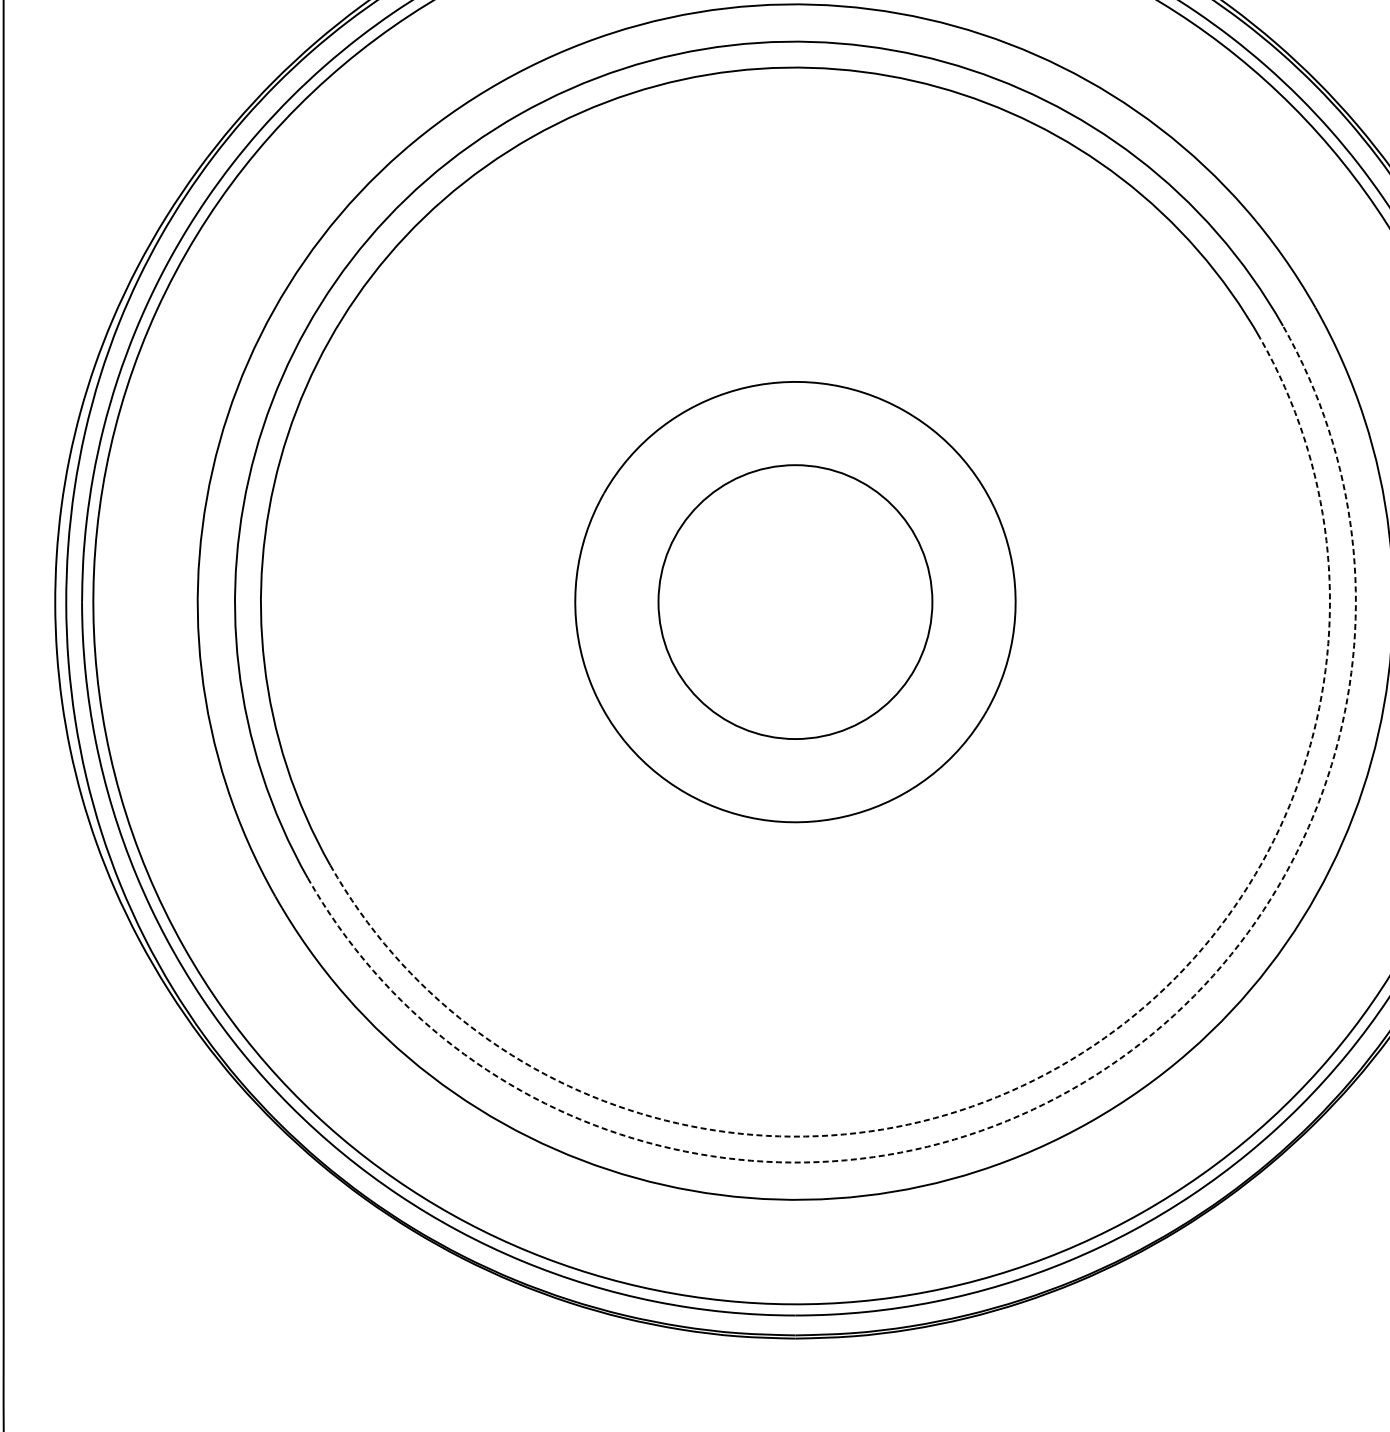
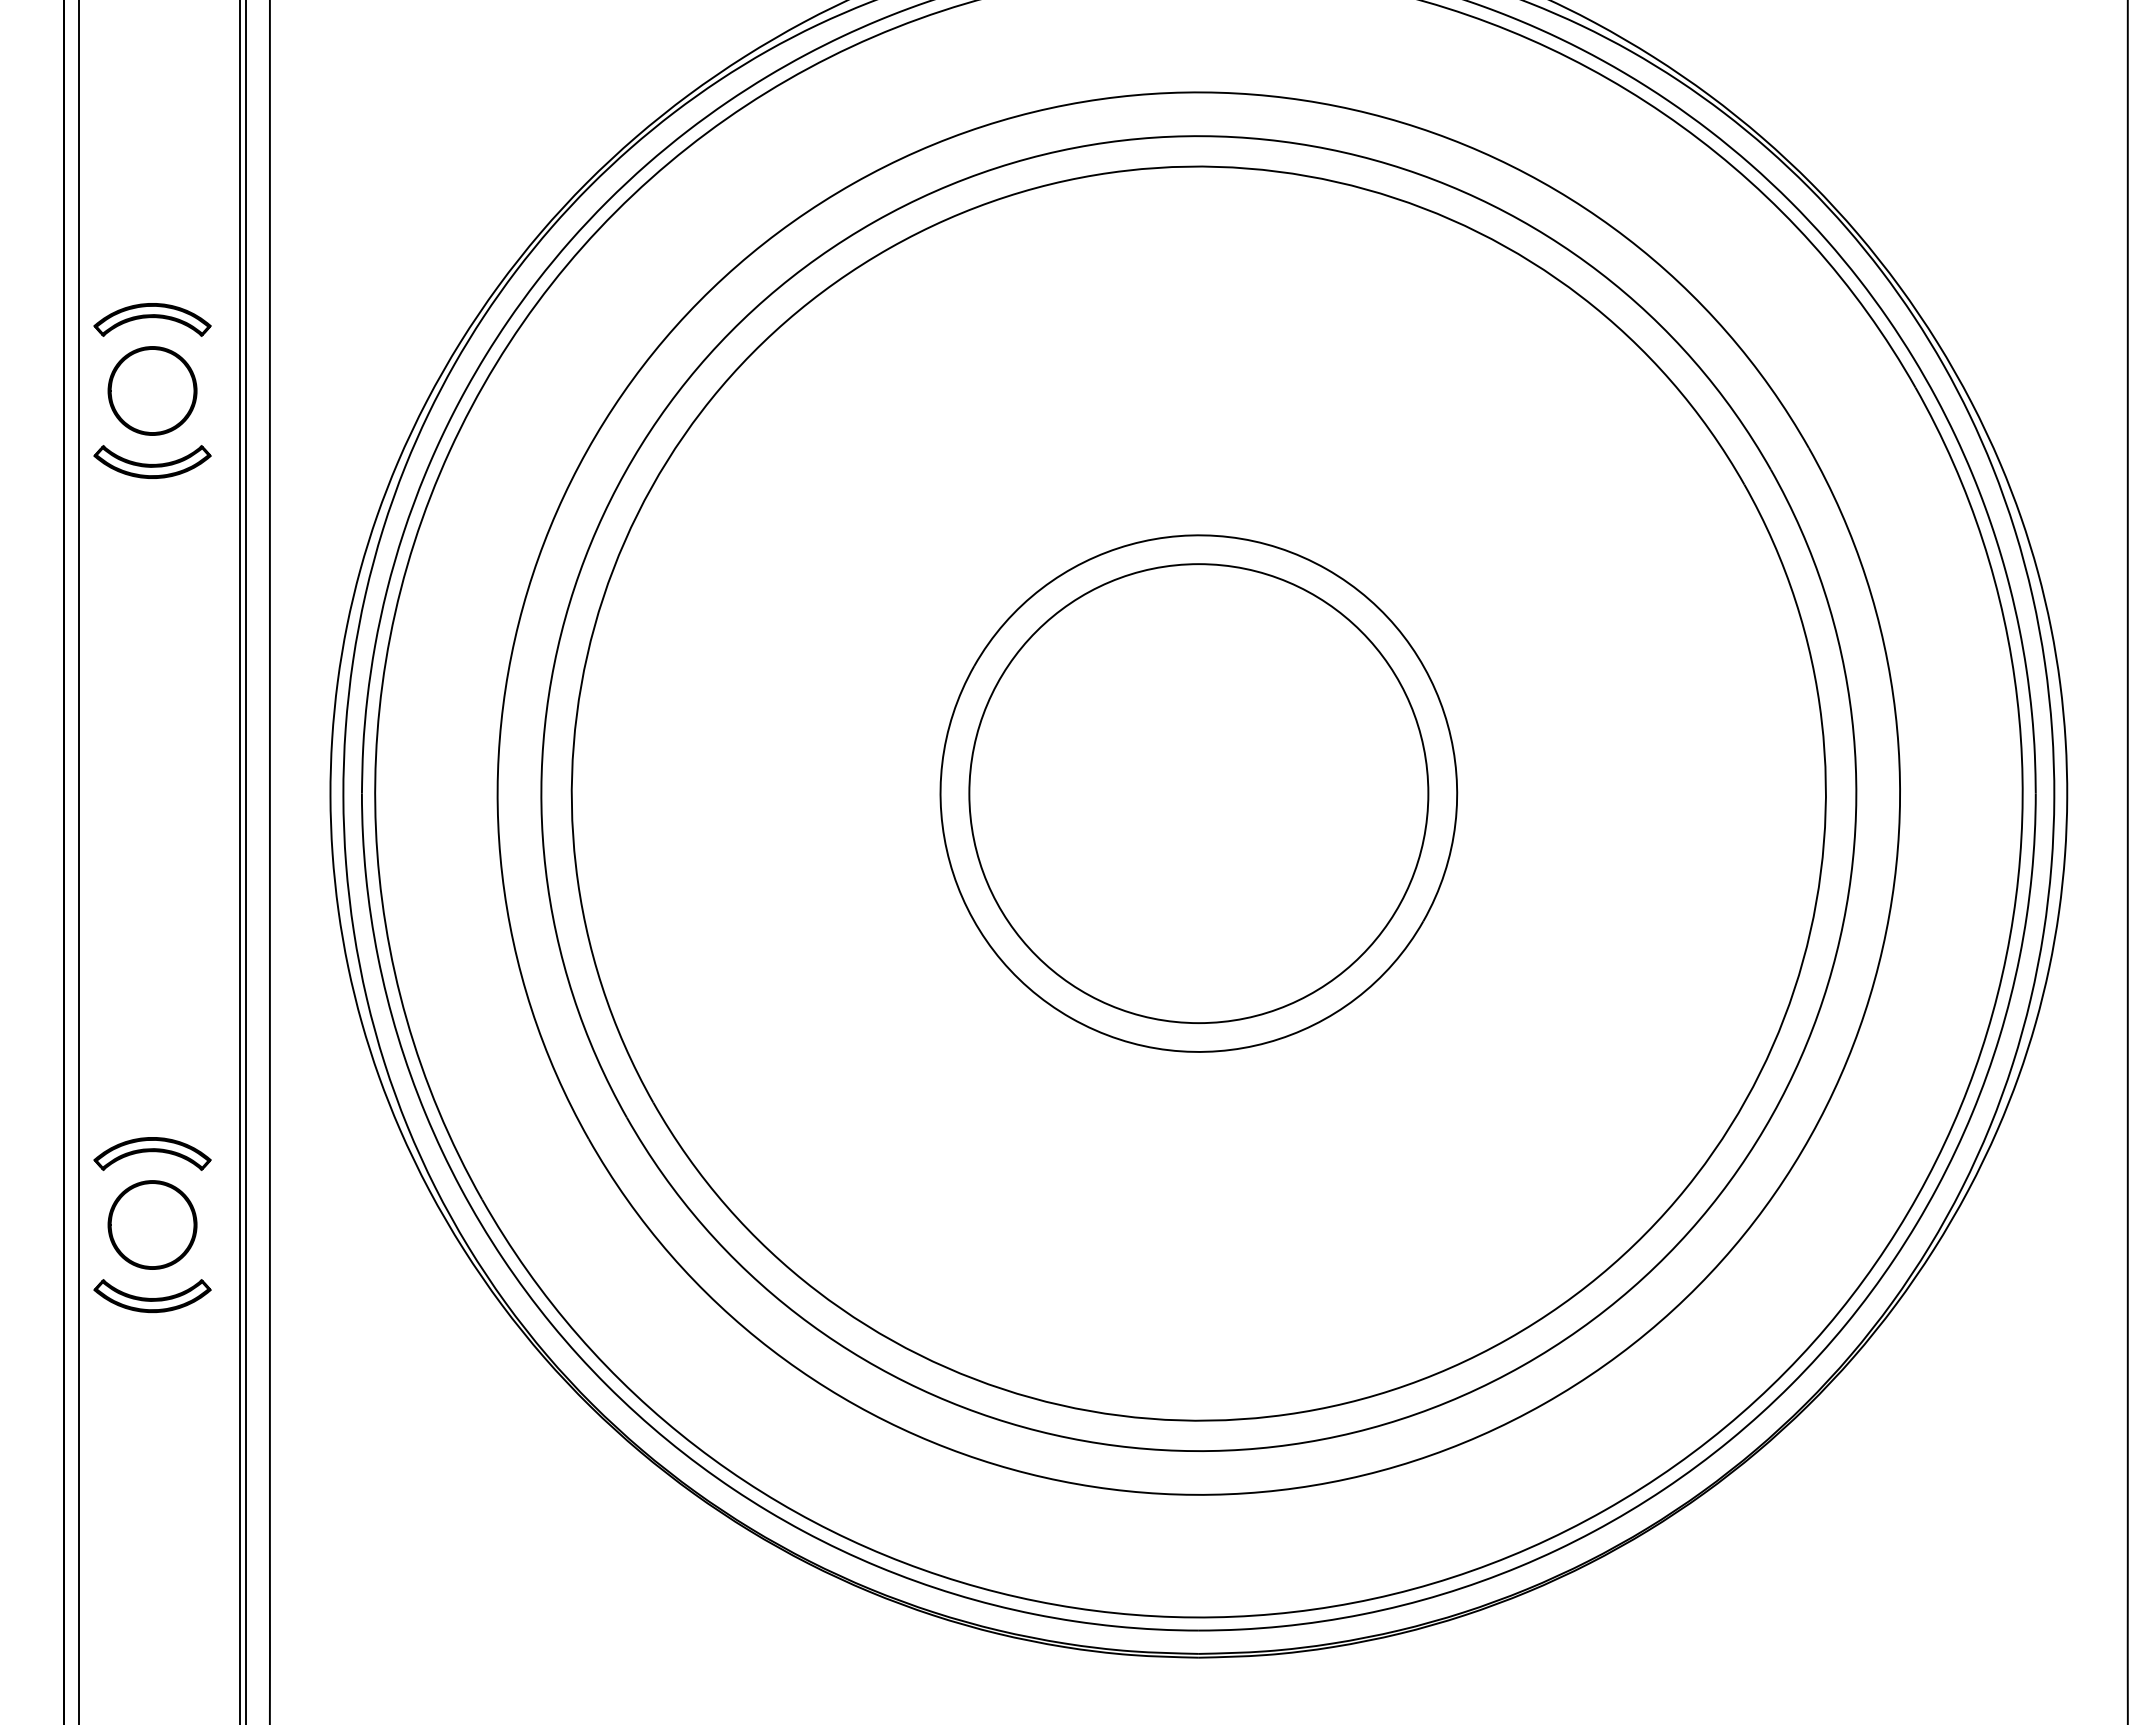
circle: (795, 601) -> (1198, 793), size x1.43
arc: (1058, 1067) -> (1507, 1339), dashed -> solid
arc: (1071, 1089) -> (1522, 1365), dashed -> solid

